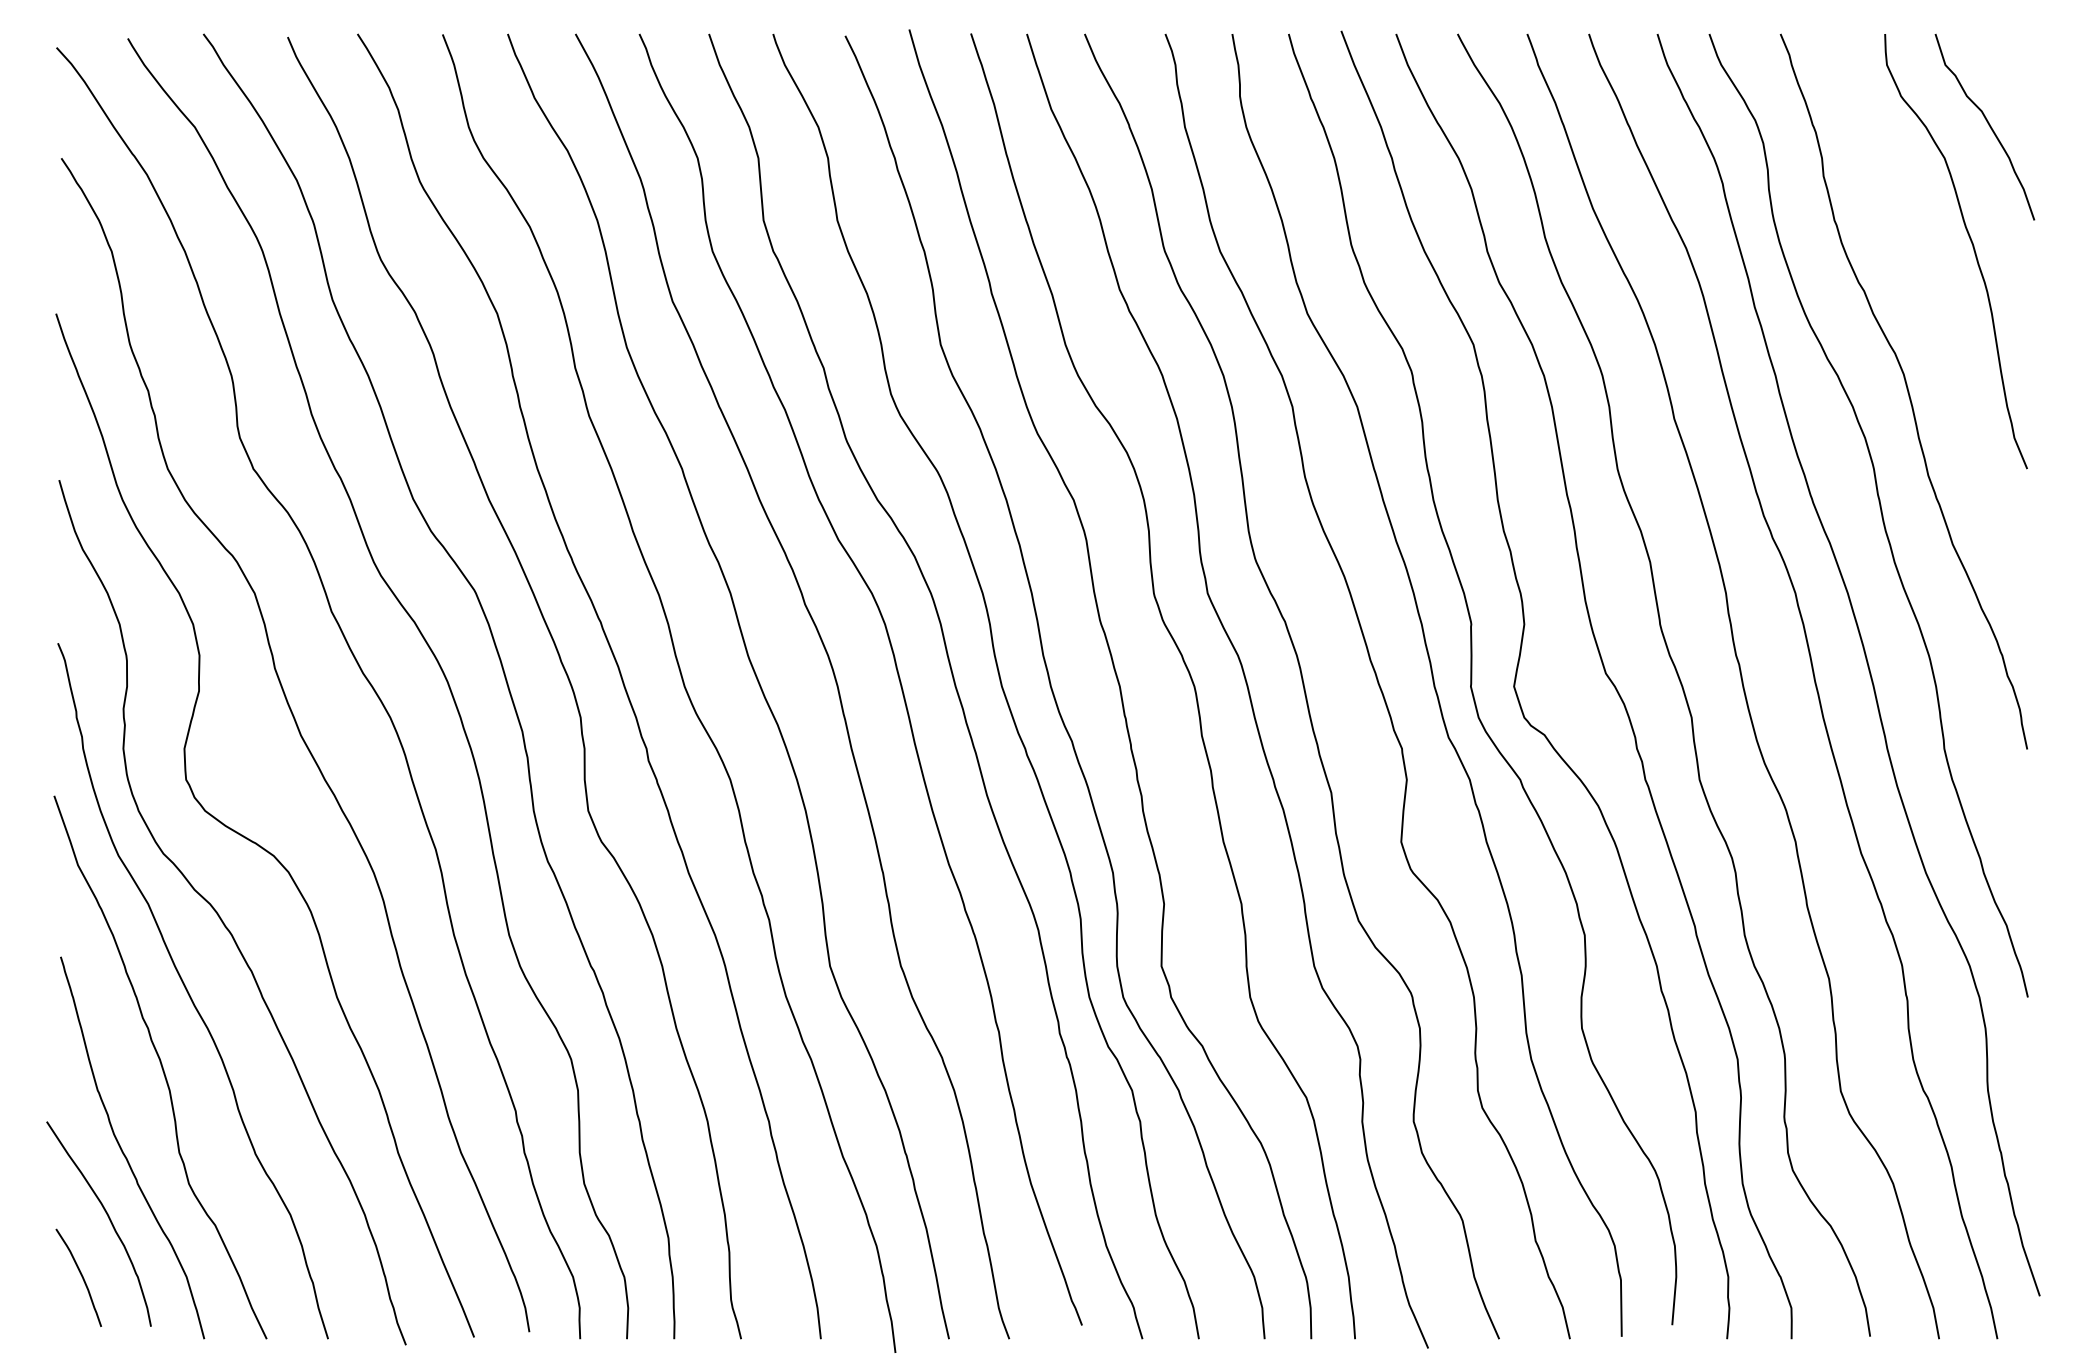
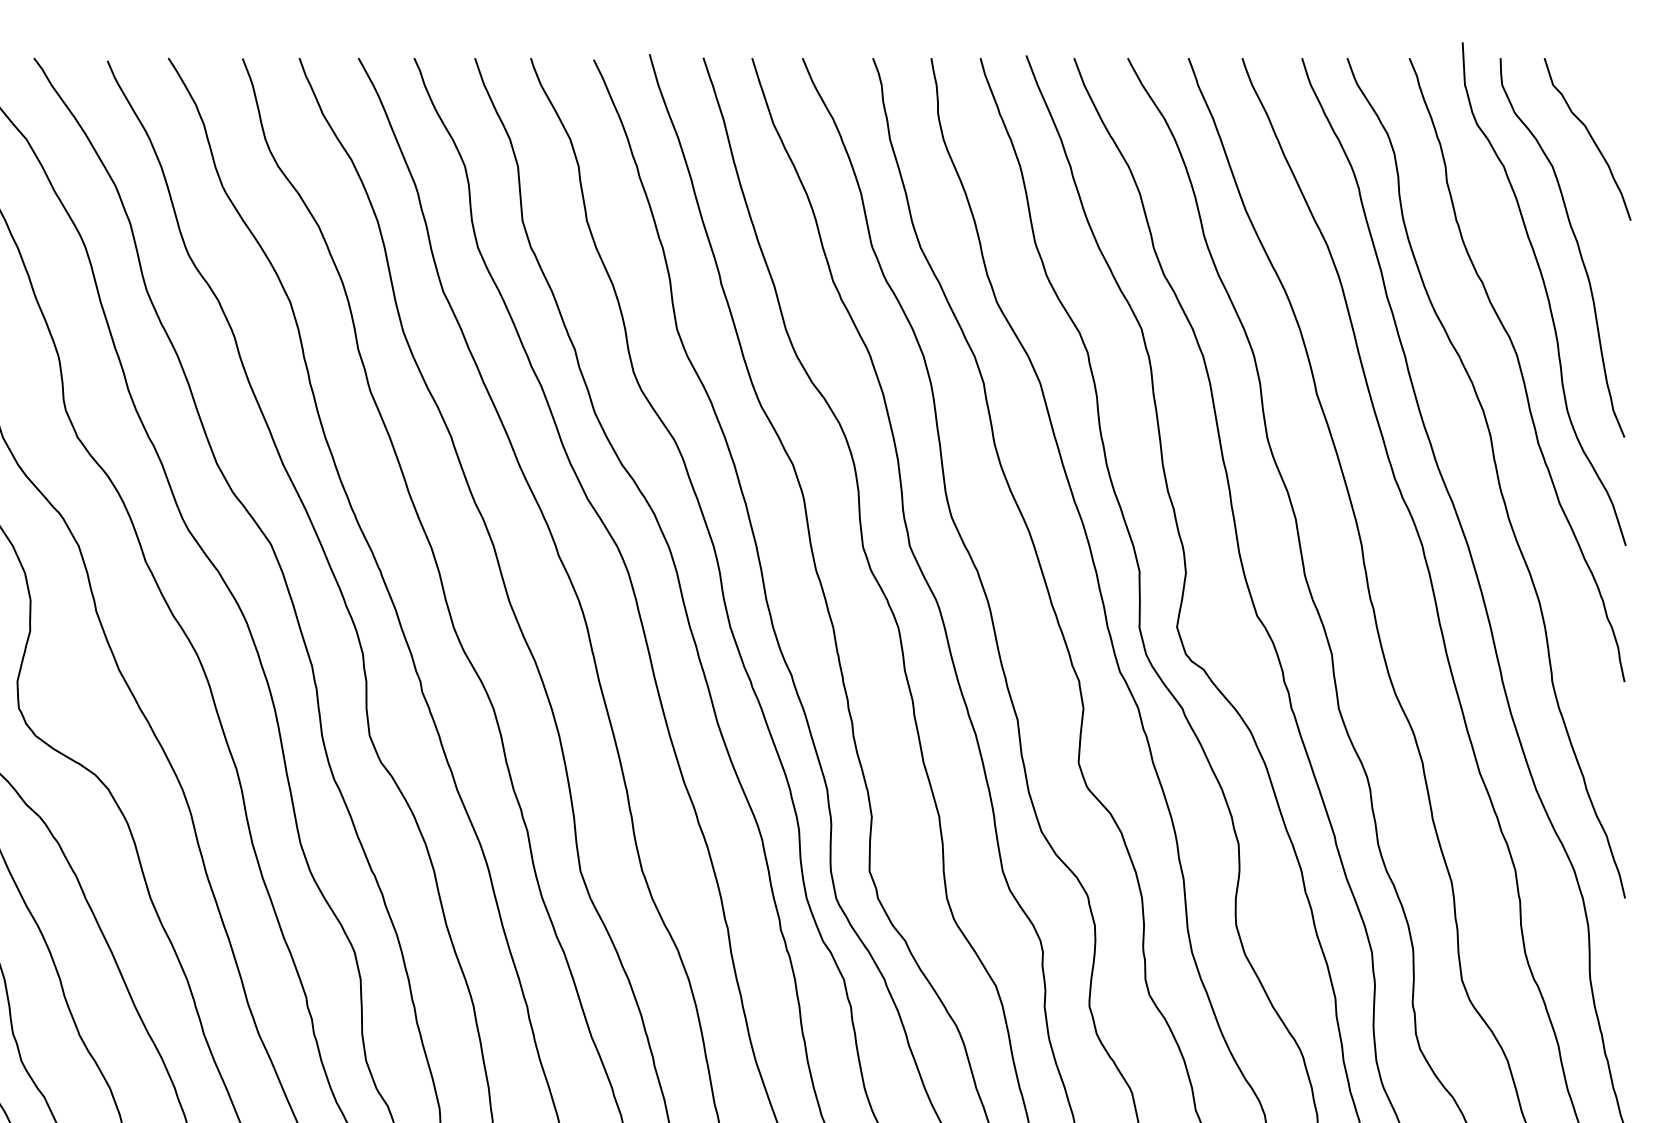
curve: (1936, 302) -> (1545, 292), added

